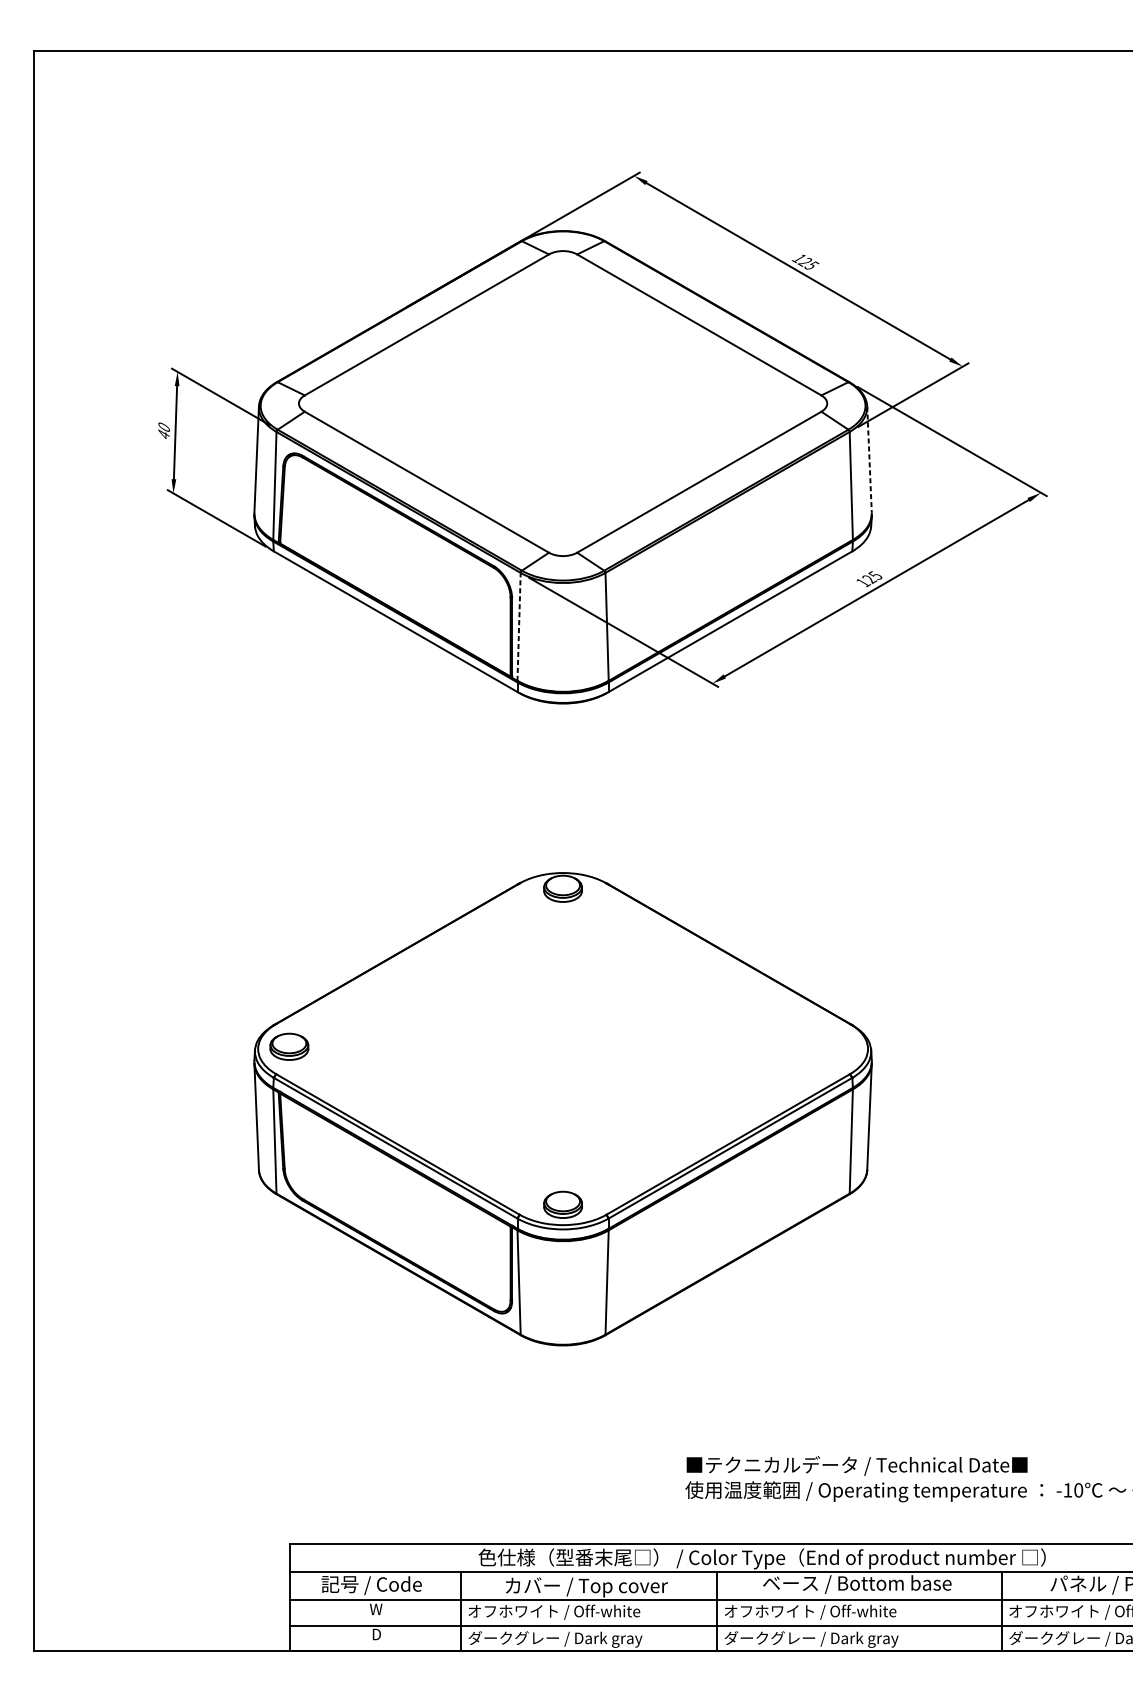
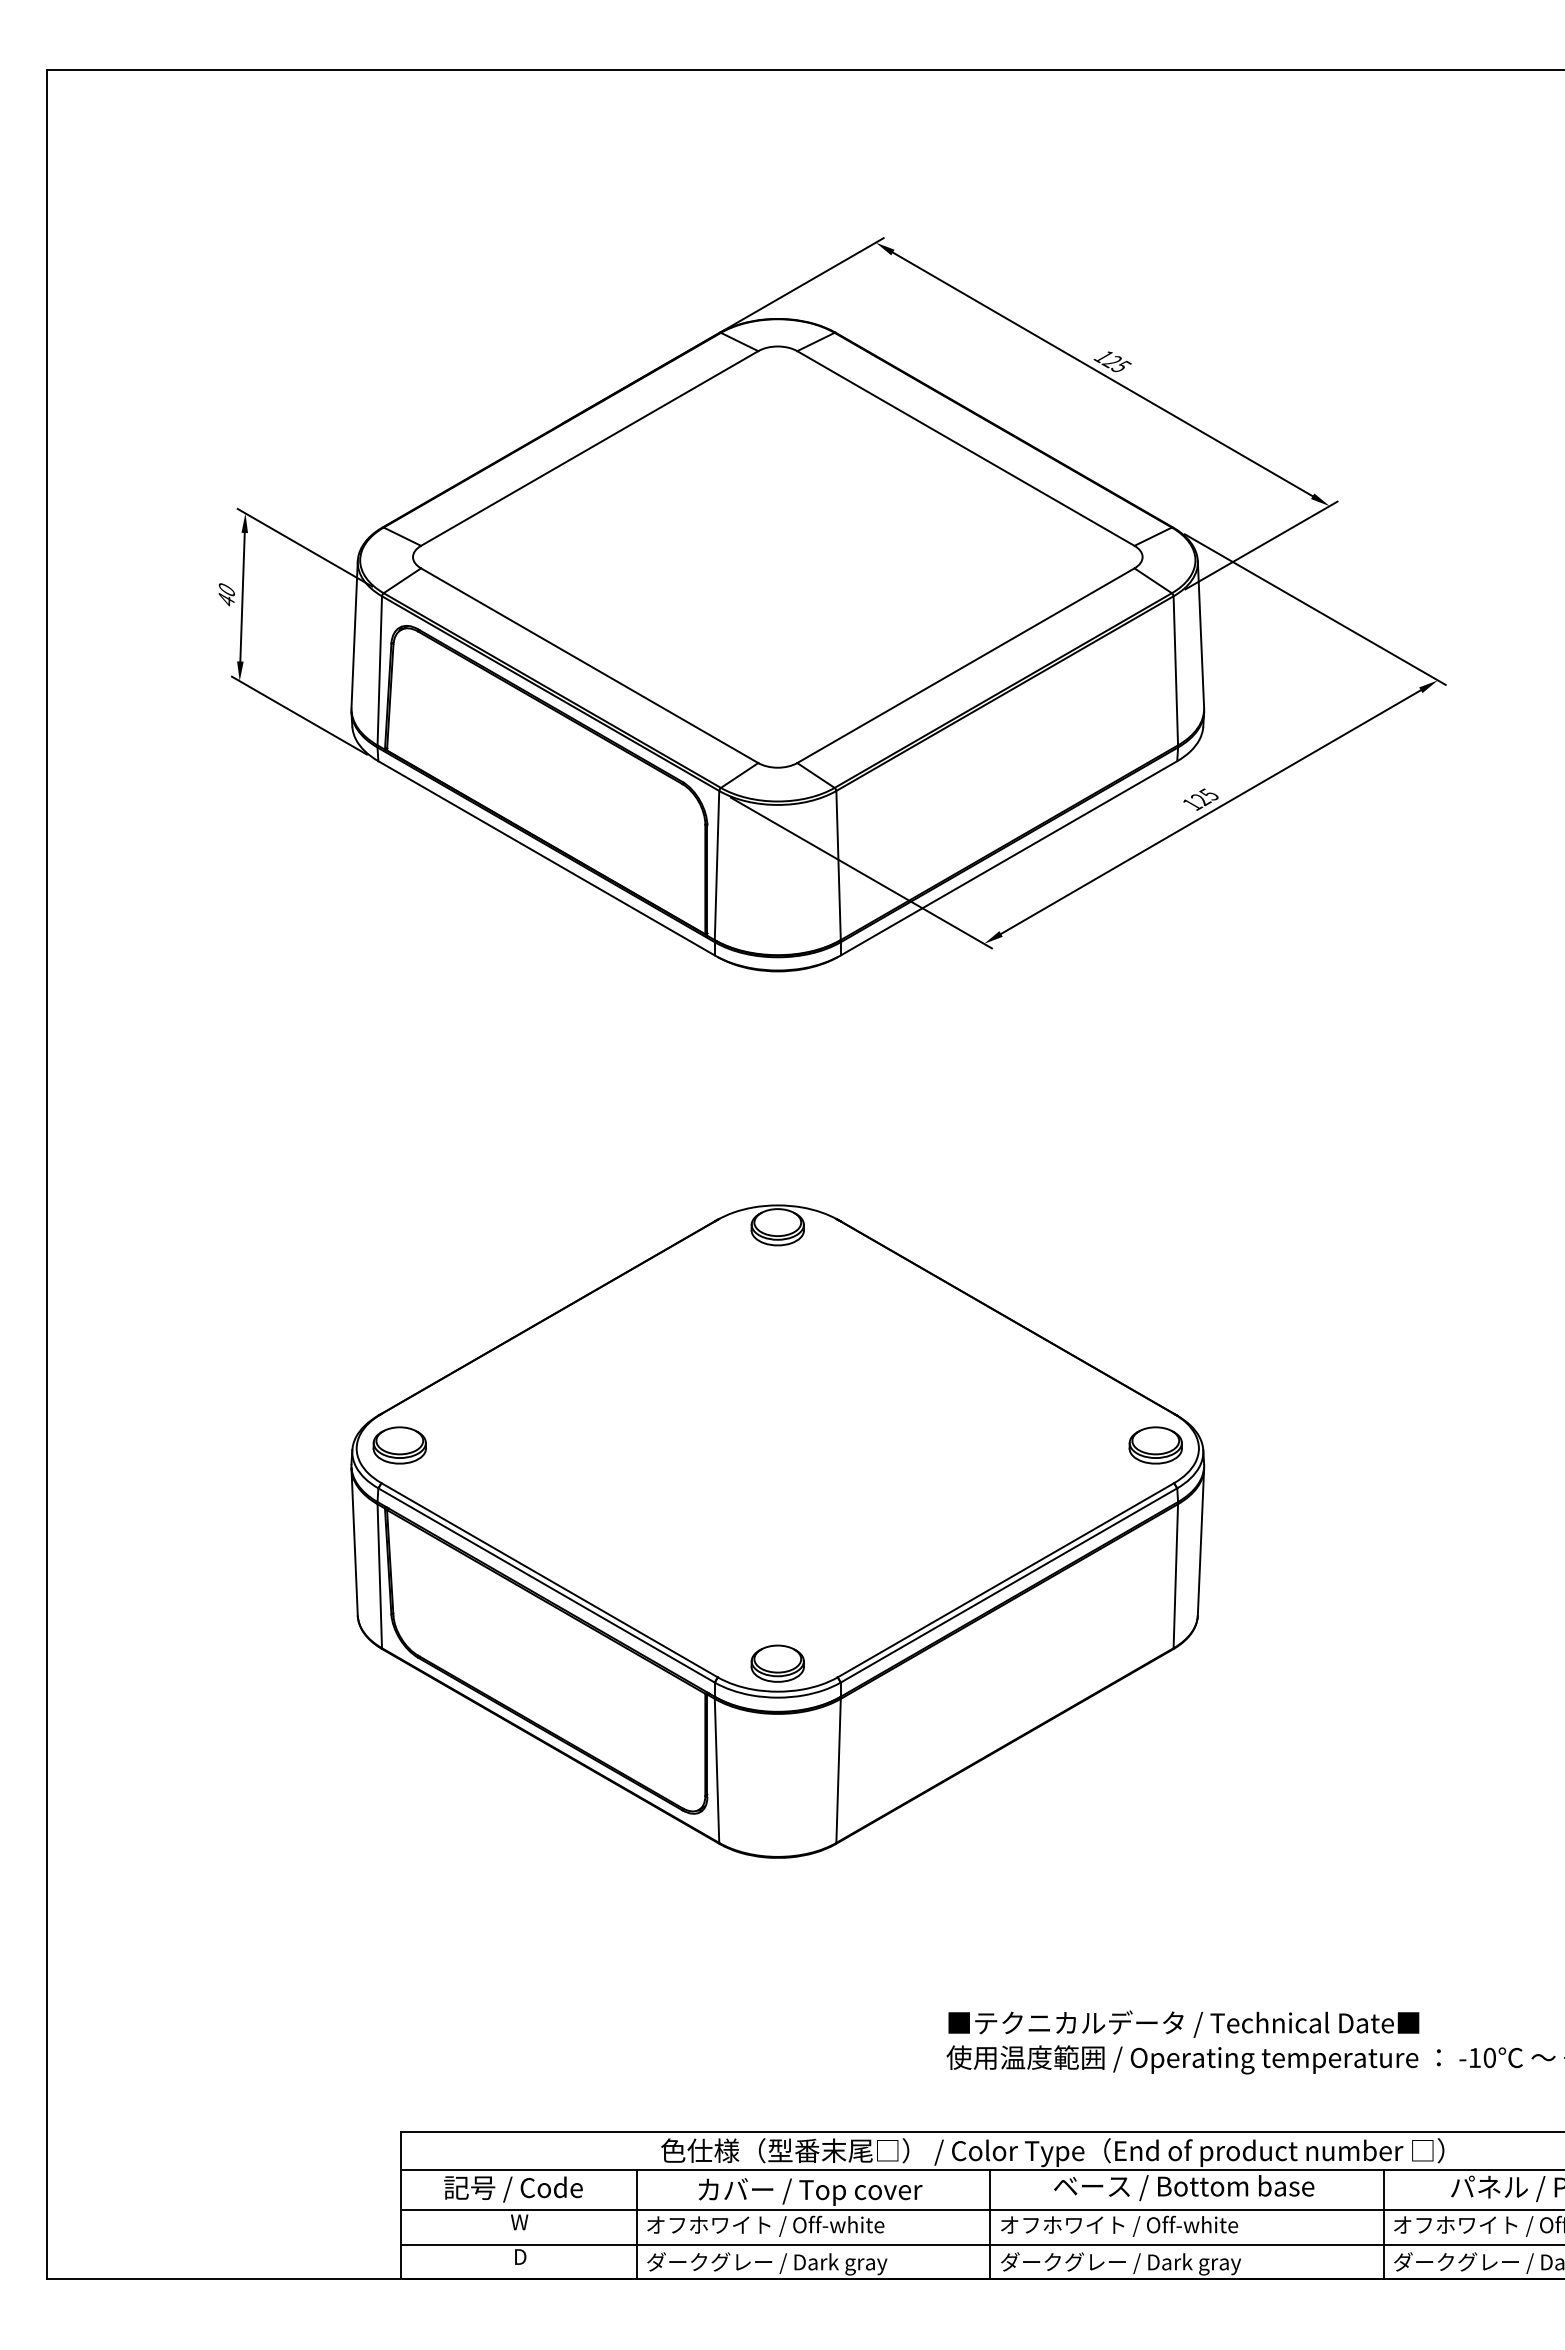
line: (869, 460) -> (1200, 635), dashed -> solid
line: (519, 626) -> (717, 865), dashed -> solid
part: (836, 1046) -> (1155, 1445), added

